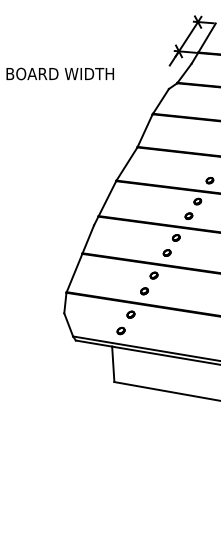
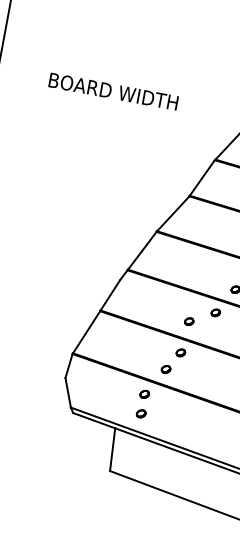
part: (166, 252) -> (188, 320), moved
part: (120, 330) -> (140, 413), moved

